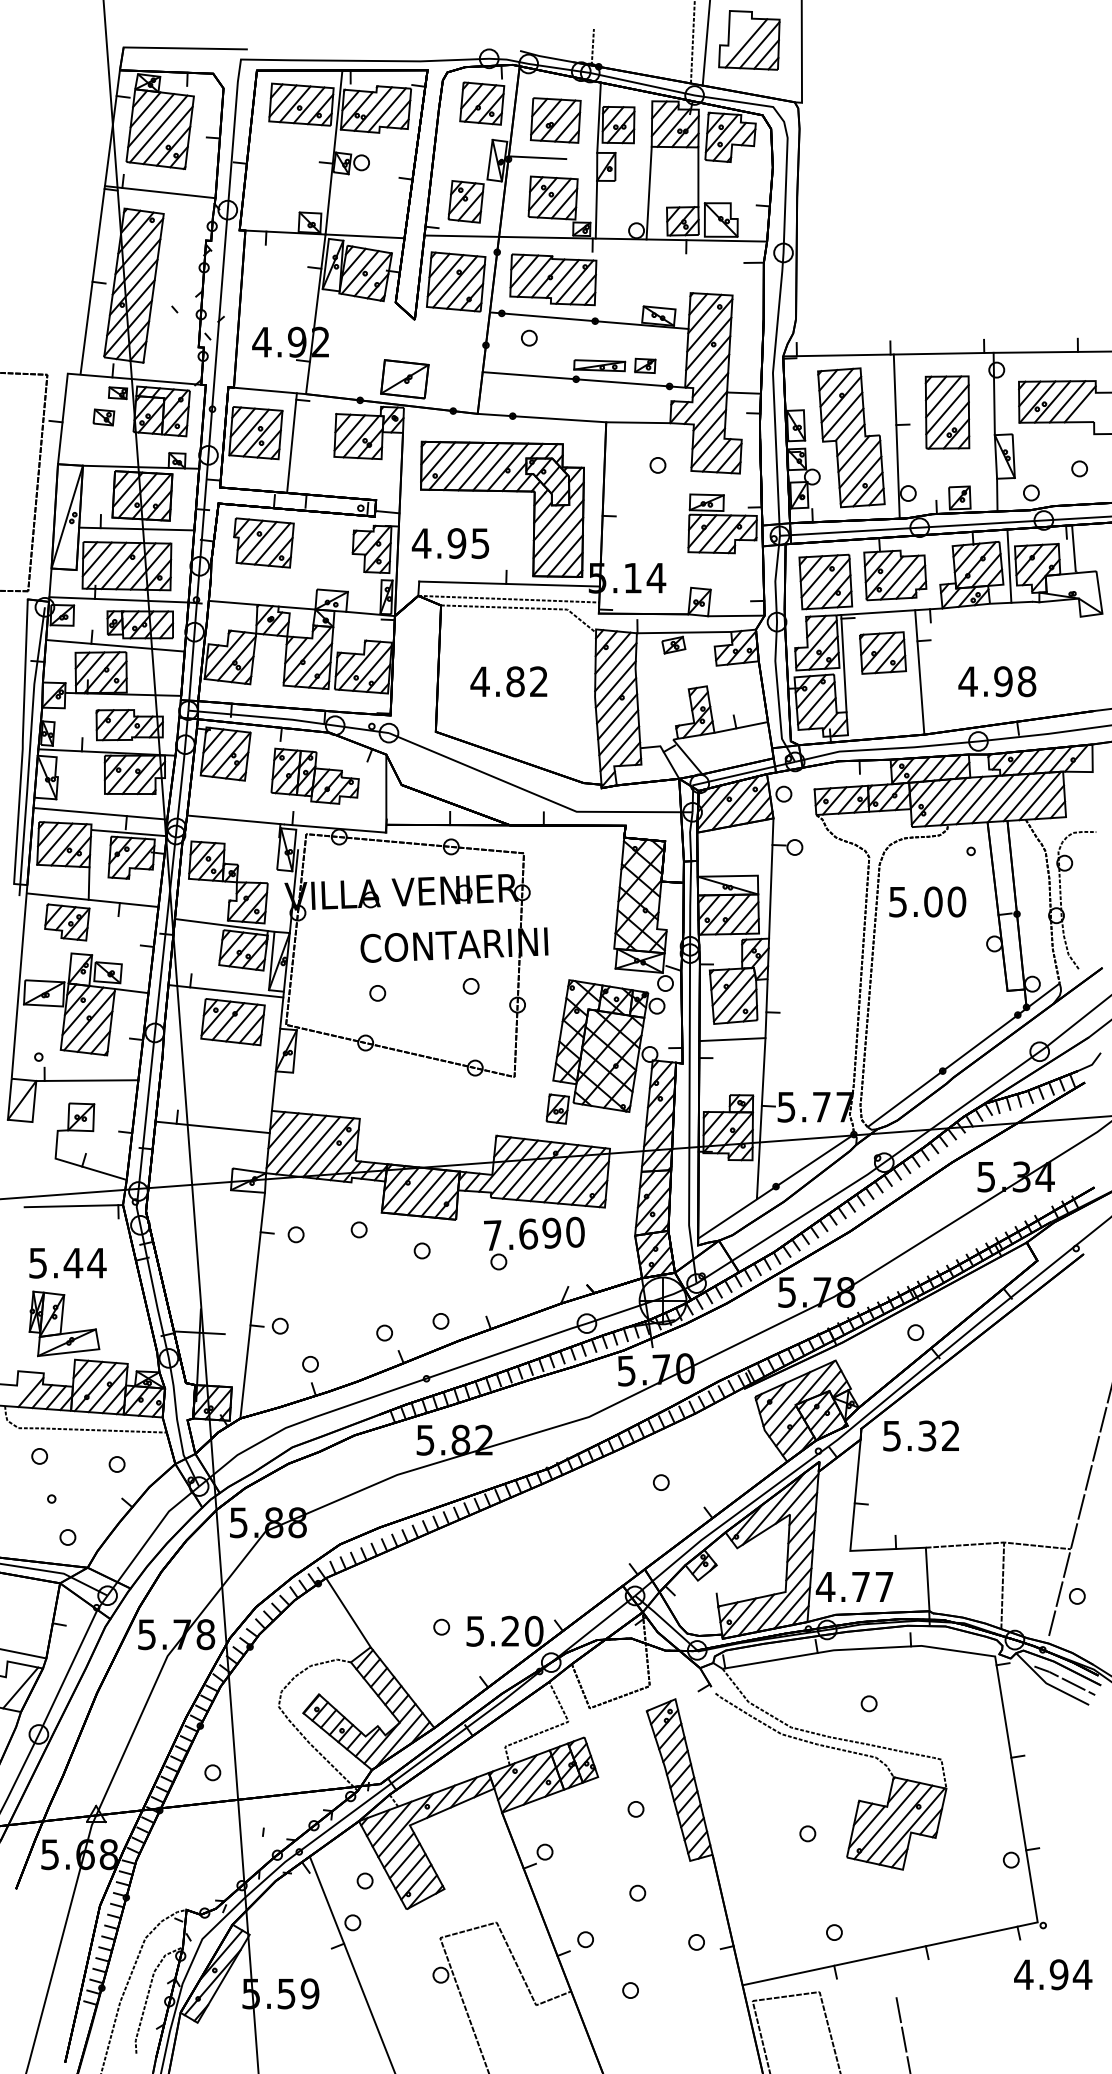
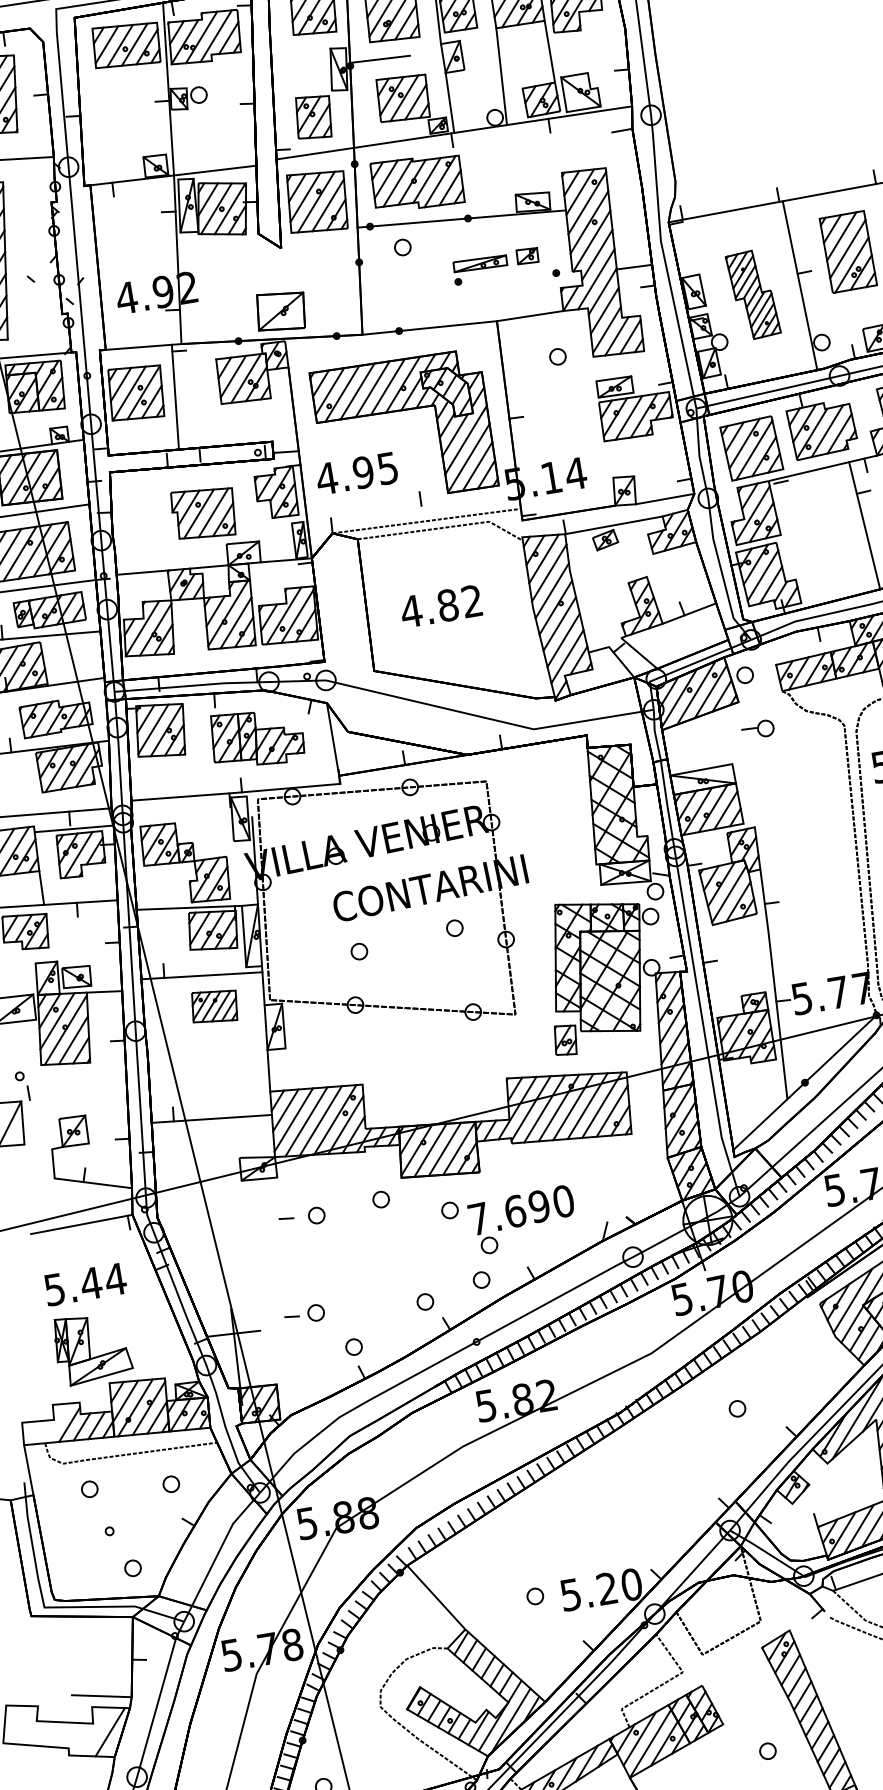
line: (583, 379) -> (466, 280), removed
part: (851, 437) -> (753, 294), size x0.6
part: (263, 542) -> (203, 513), moved
line: (509, 583) -> (424, 504), removed
part: (882, 652) -> (822, 511), removed
line: (843, 663) -> (784, 529), removed
line: (771, 878) -> (746, 764), removed
part: (232, 1022) -> (214, 1006), size x0.7
line: (732, 1039) -> (734, 937), removed
line: (87, 1080) -> (74, 1092), removed
part: (534, 1243) -> (523, 1220), moved
line: (252, 1305) -> (283, 1296), removed

